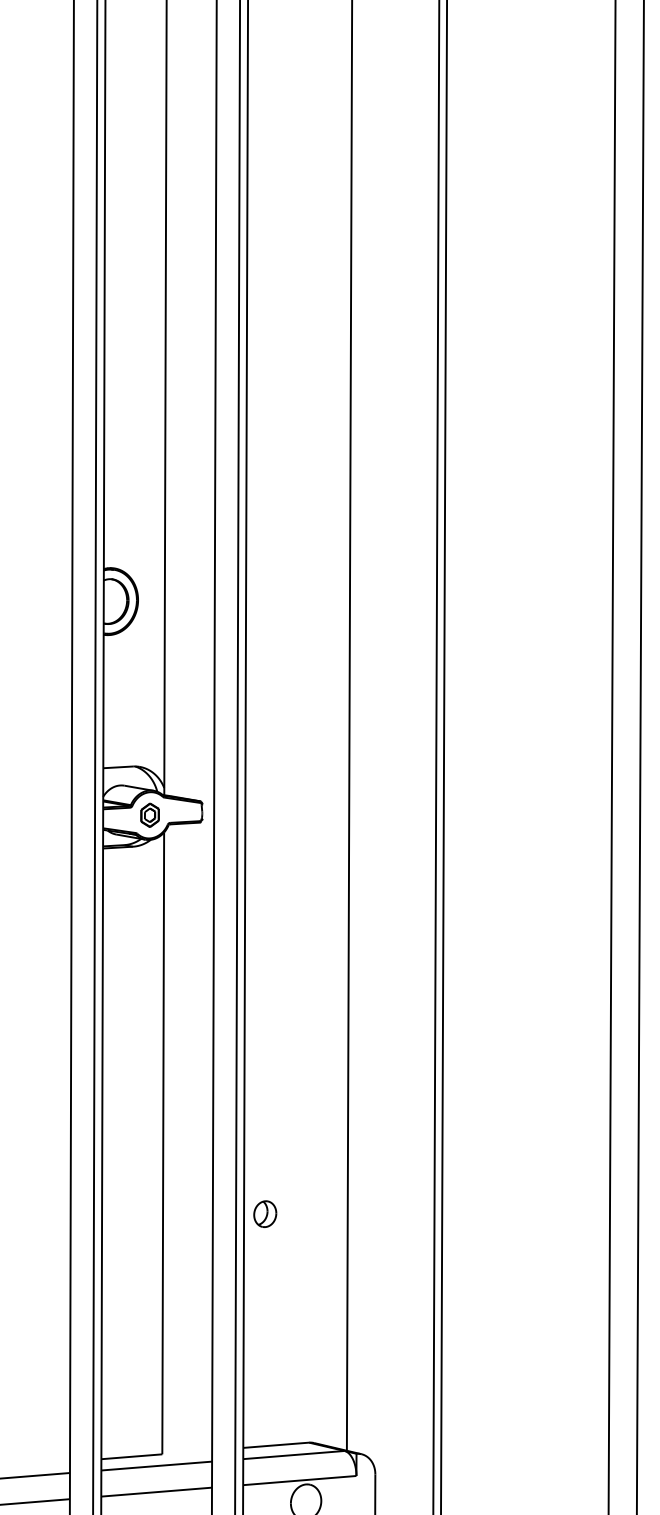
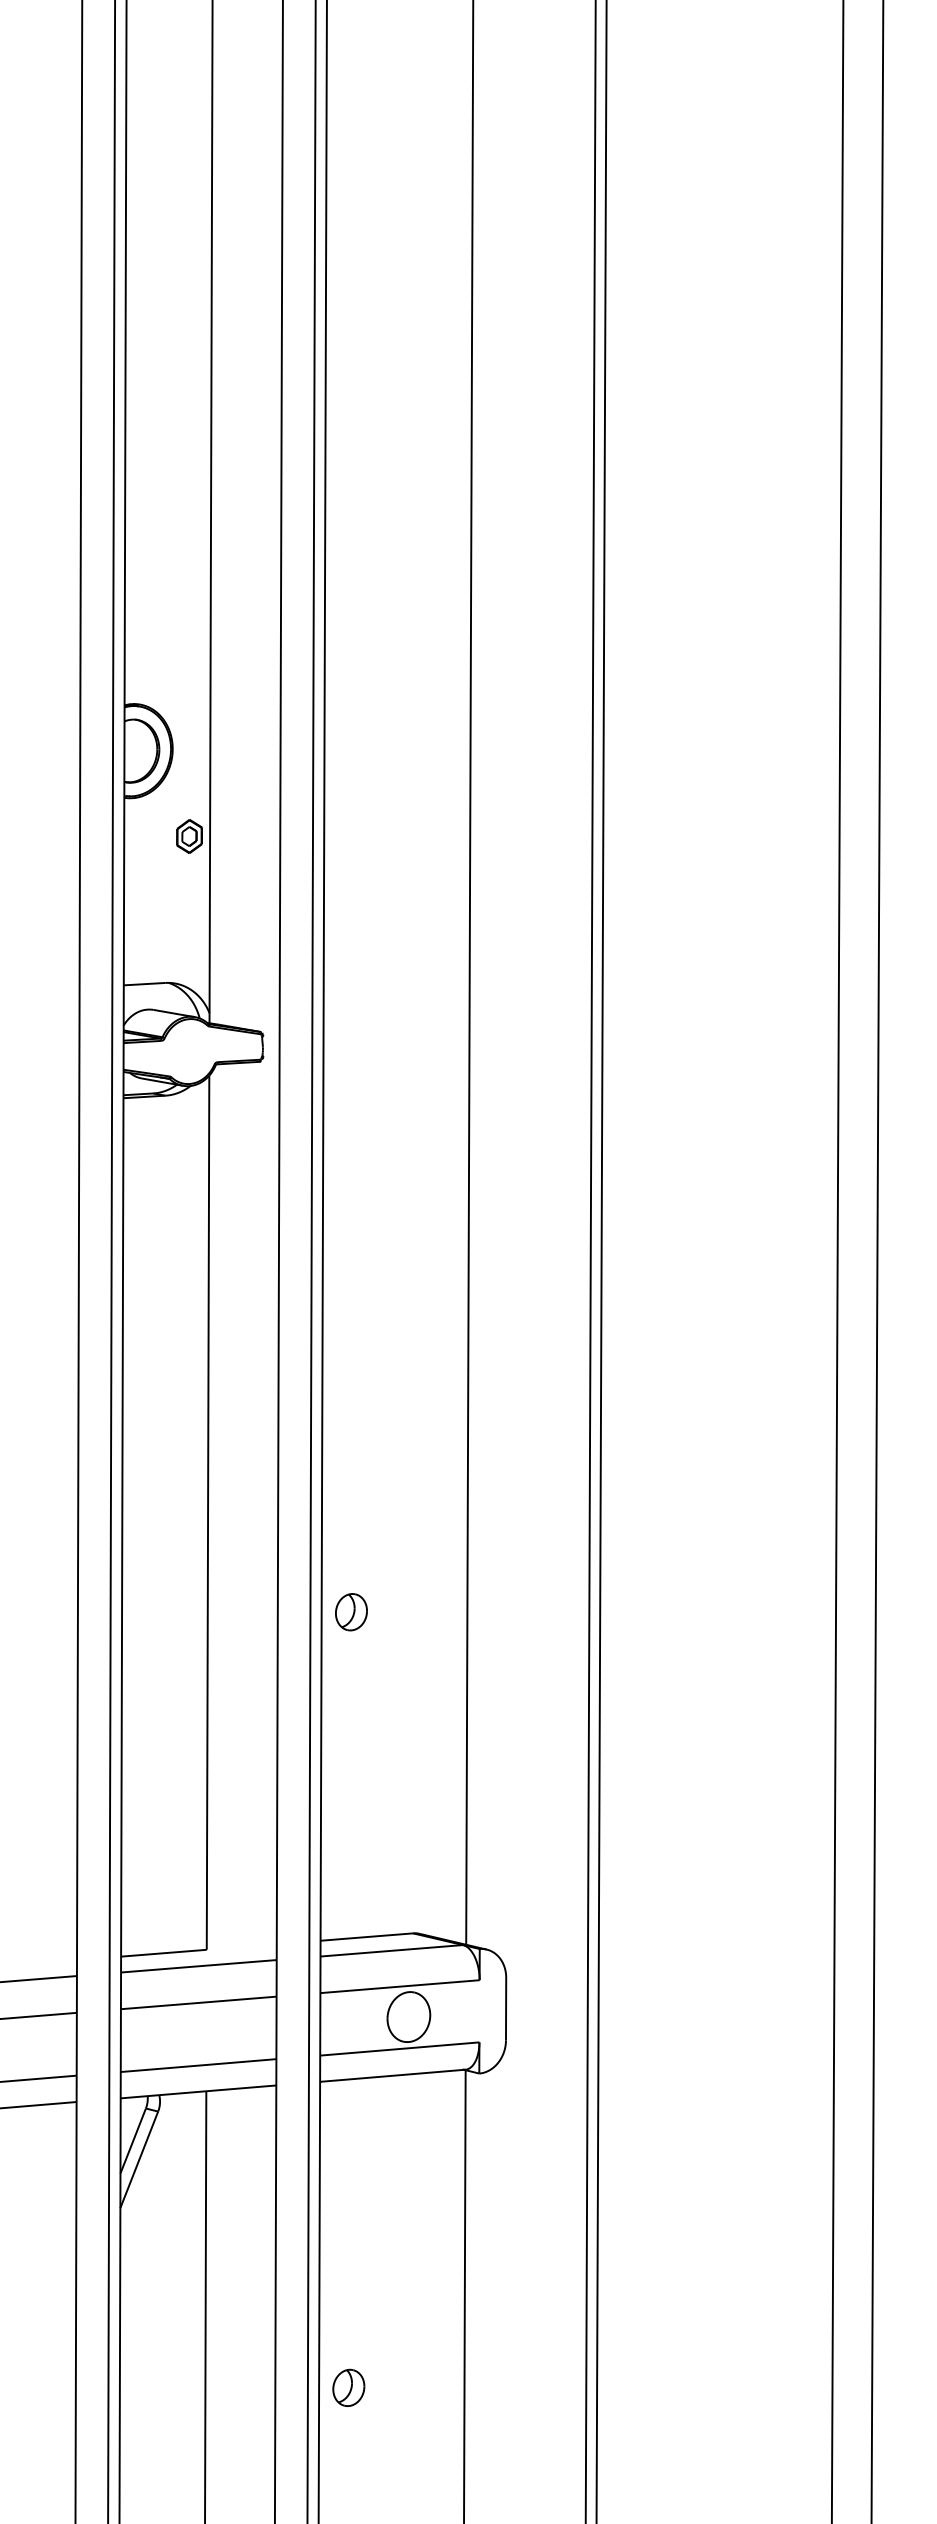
part: (150, 815) -> (189, 836), moved

